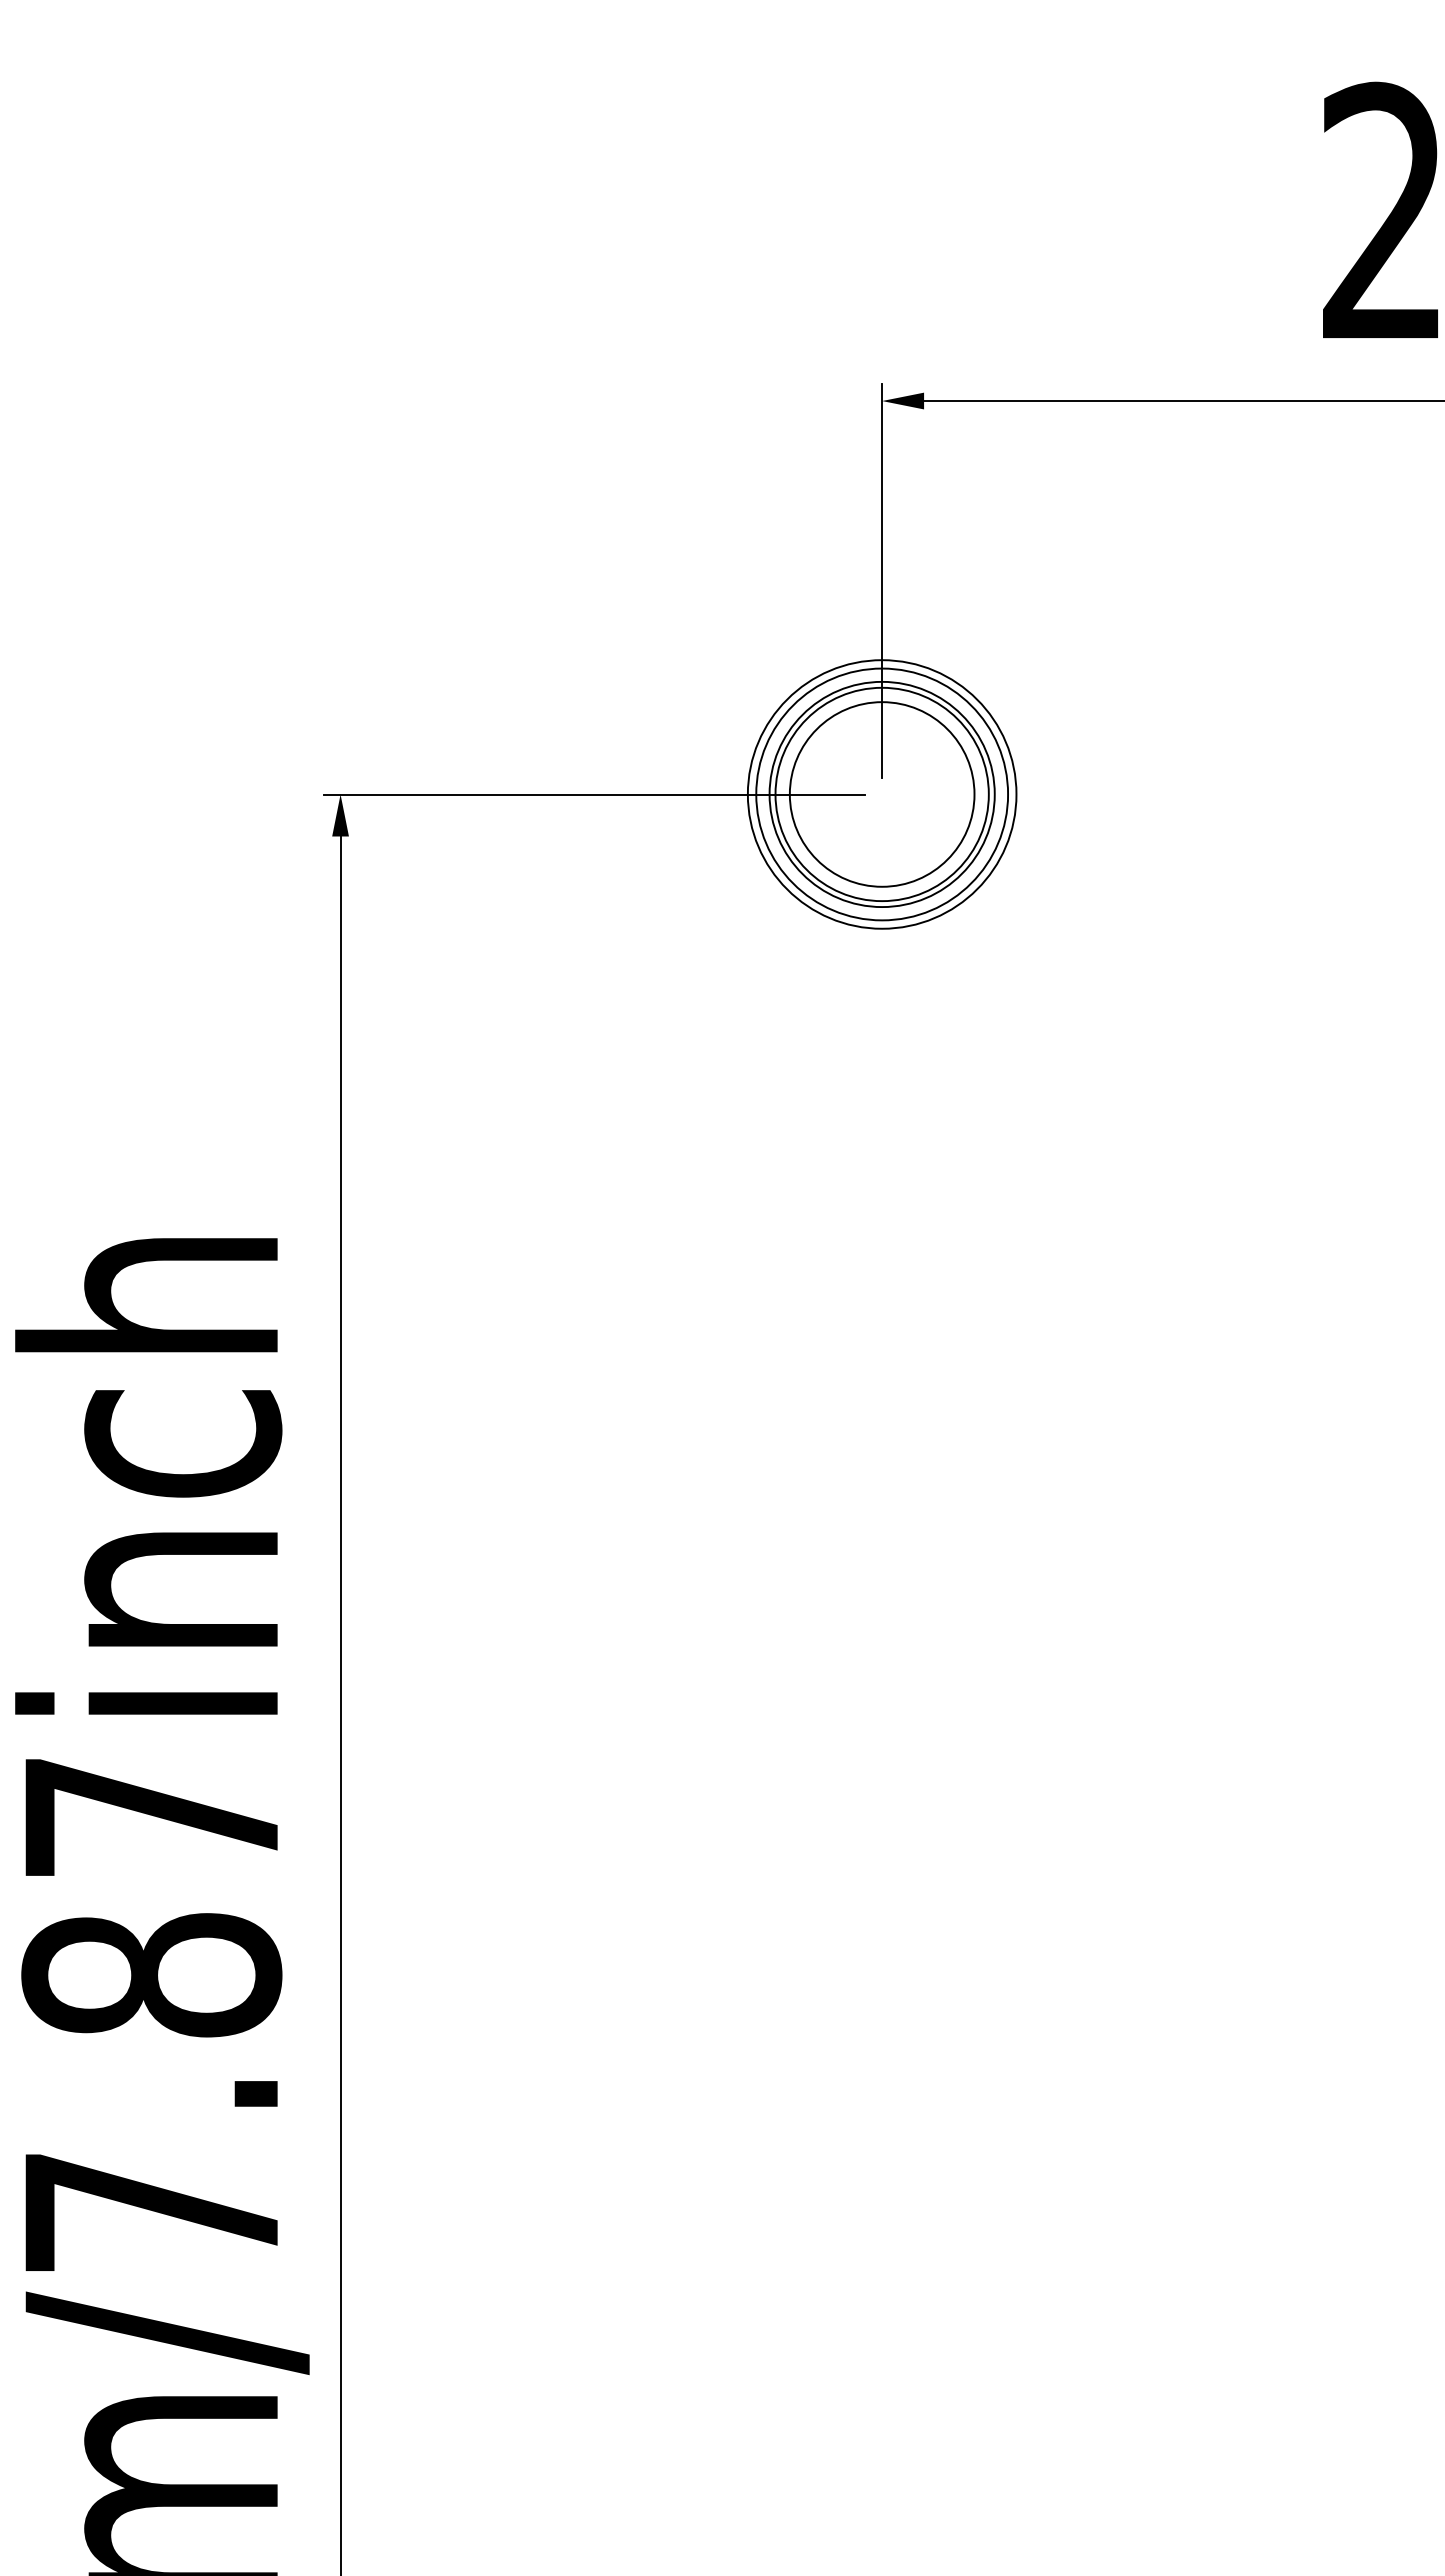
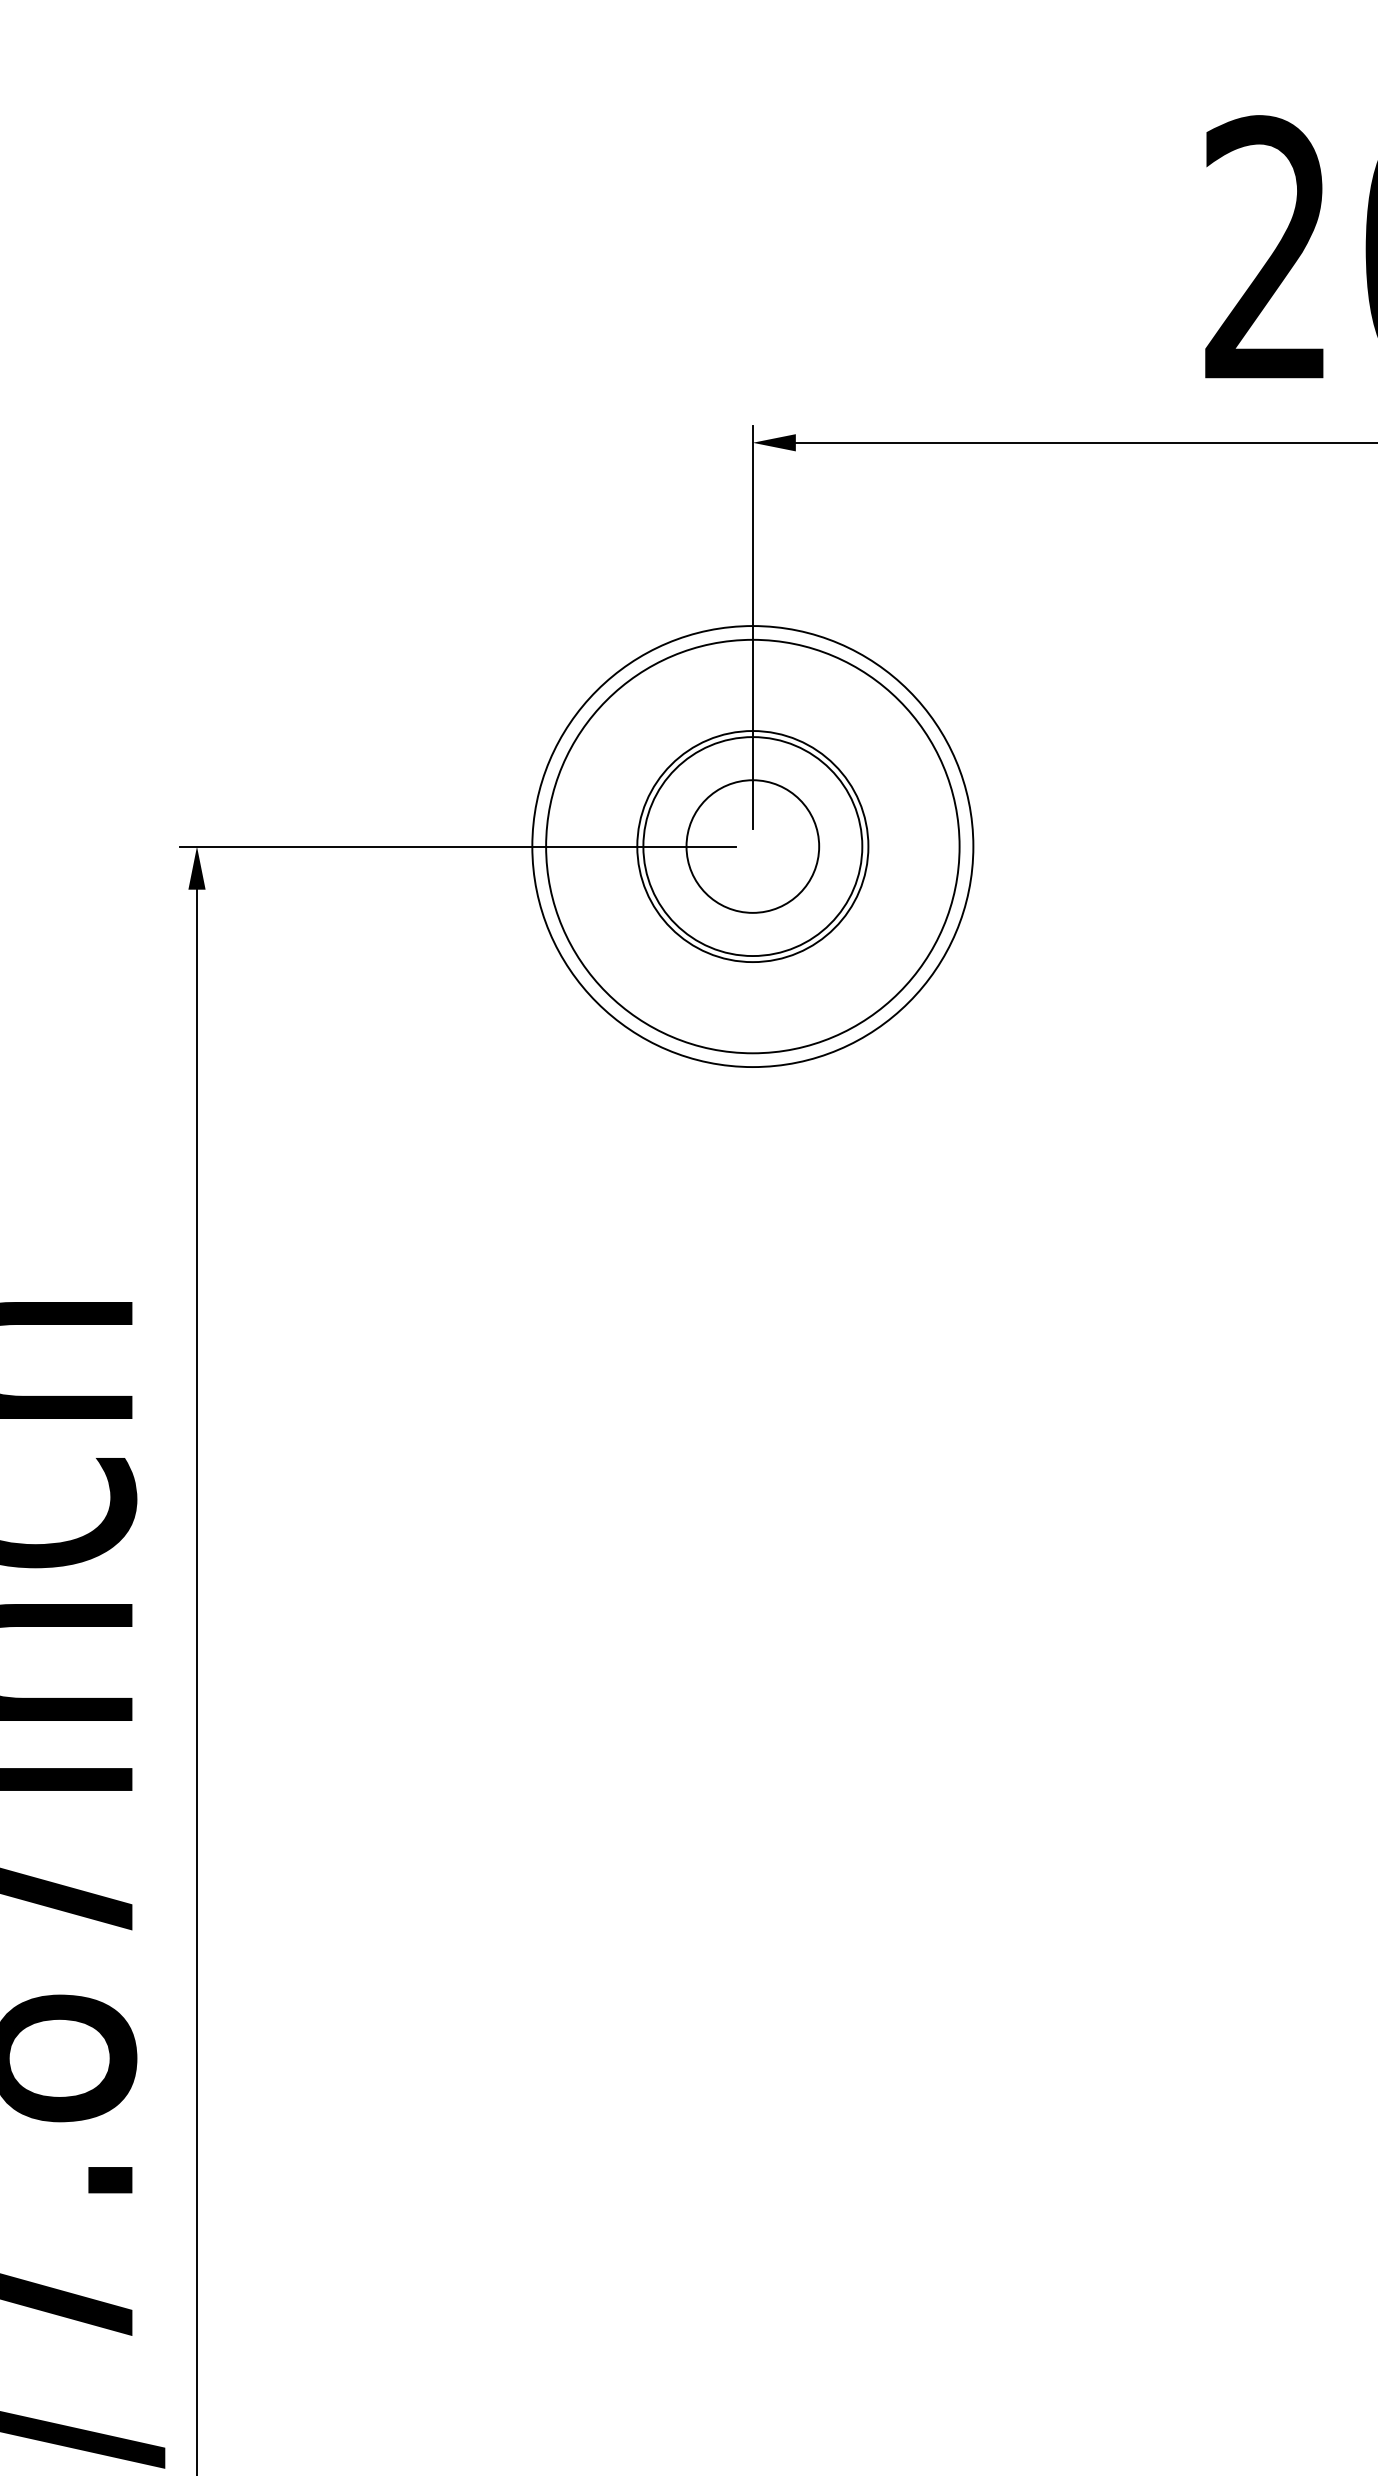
circle: (881, 794) -> (752, 846), size x0.7
circle: (881, 794) -> (752, 846), size x1.6
circle: (882, 794) -> (753, 846), size x1.6

